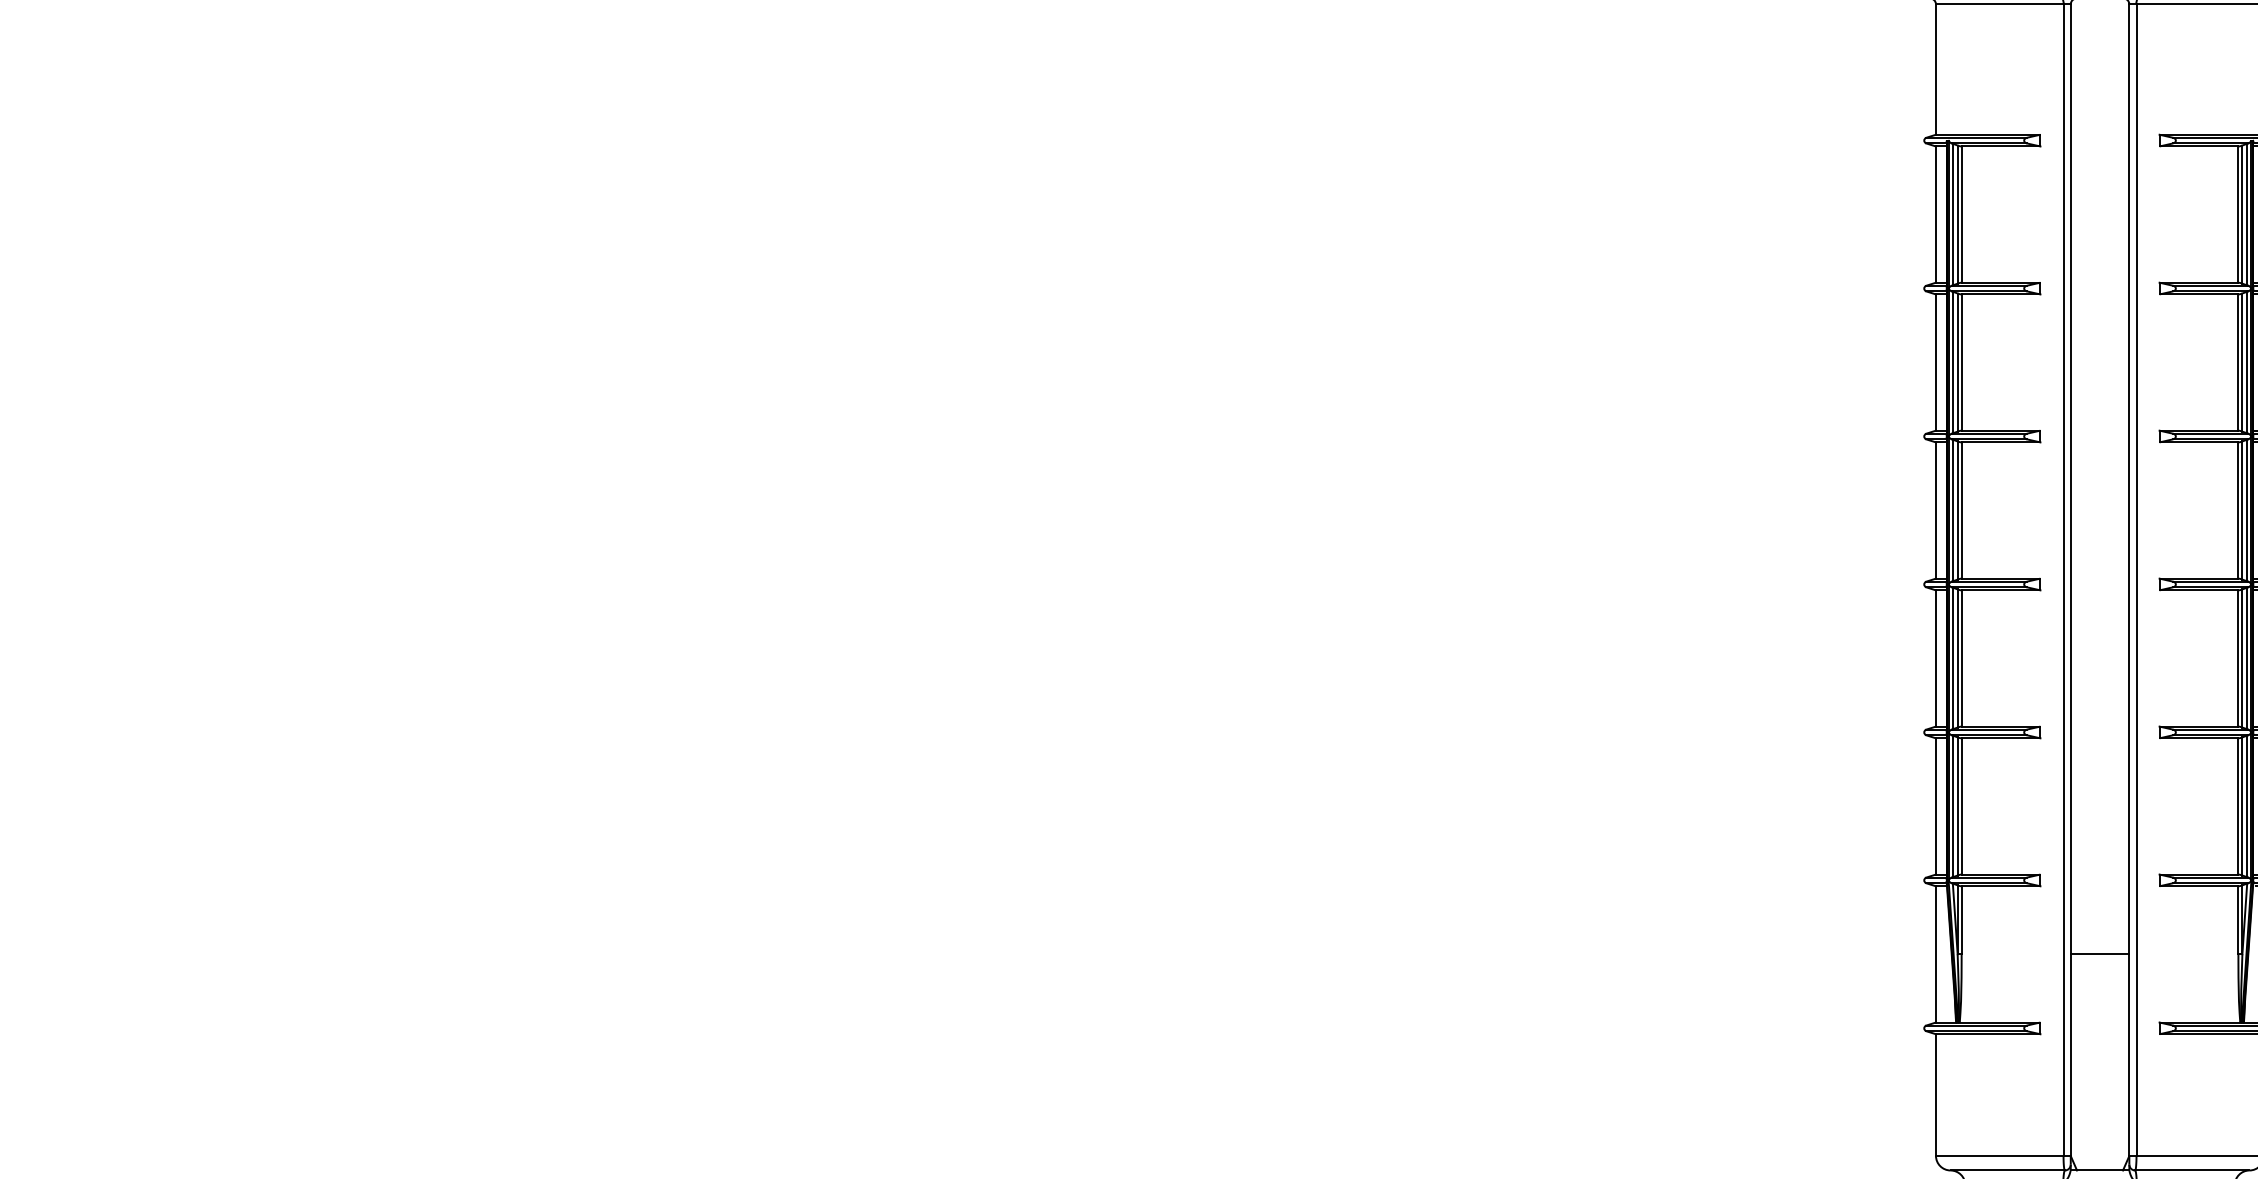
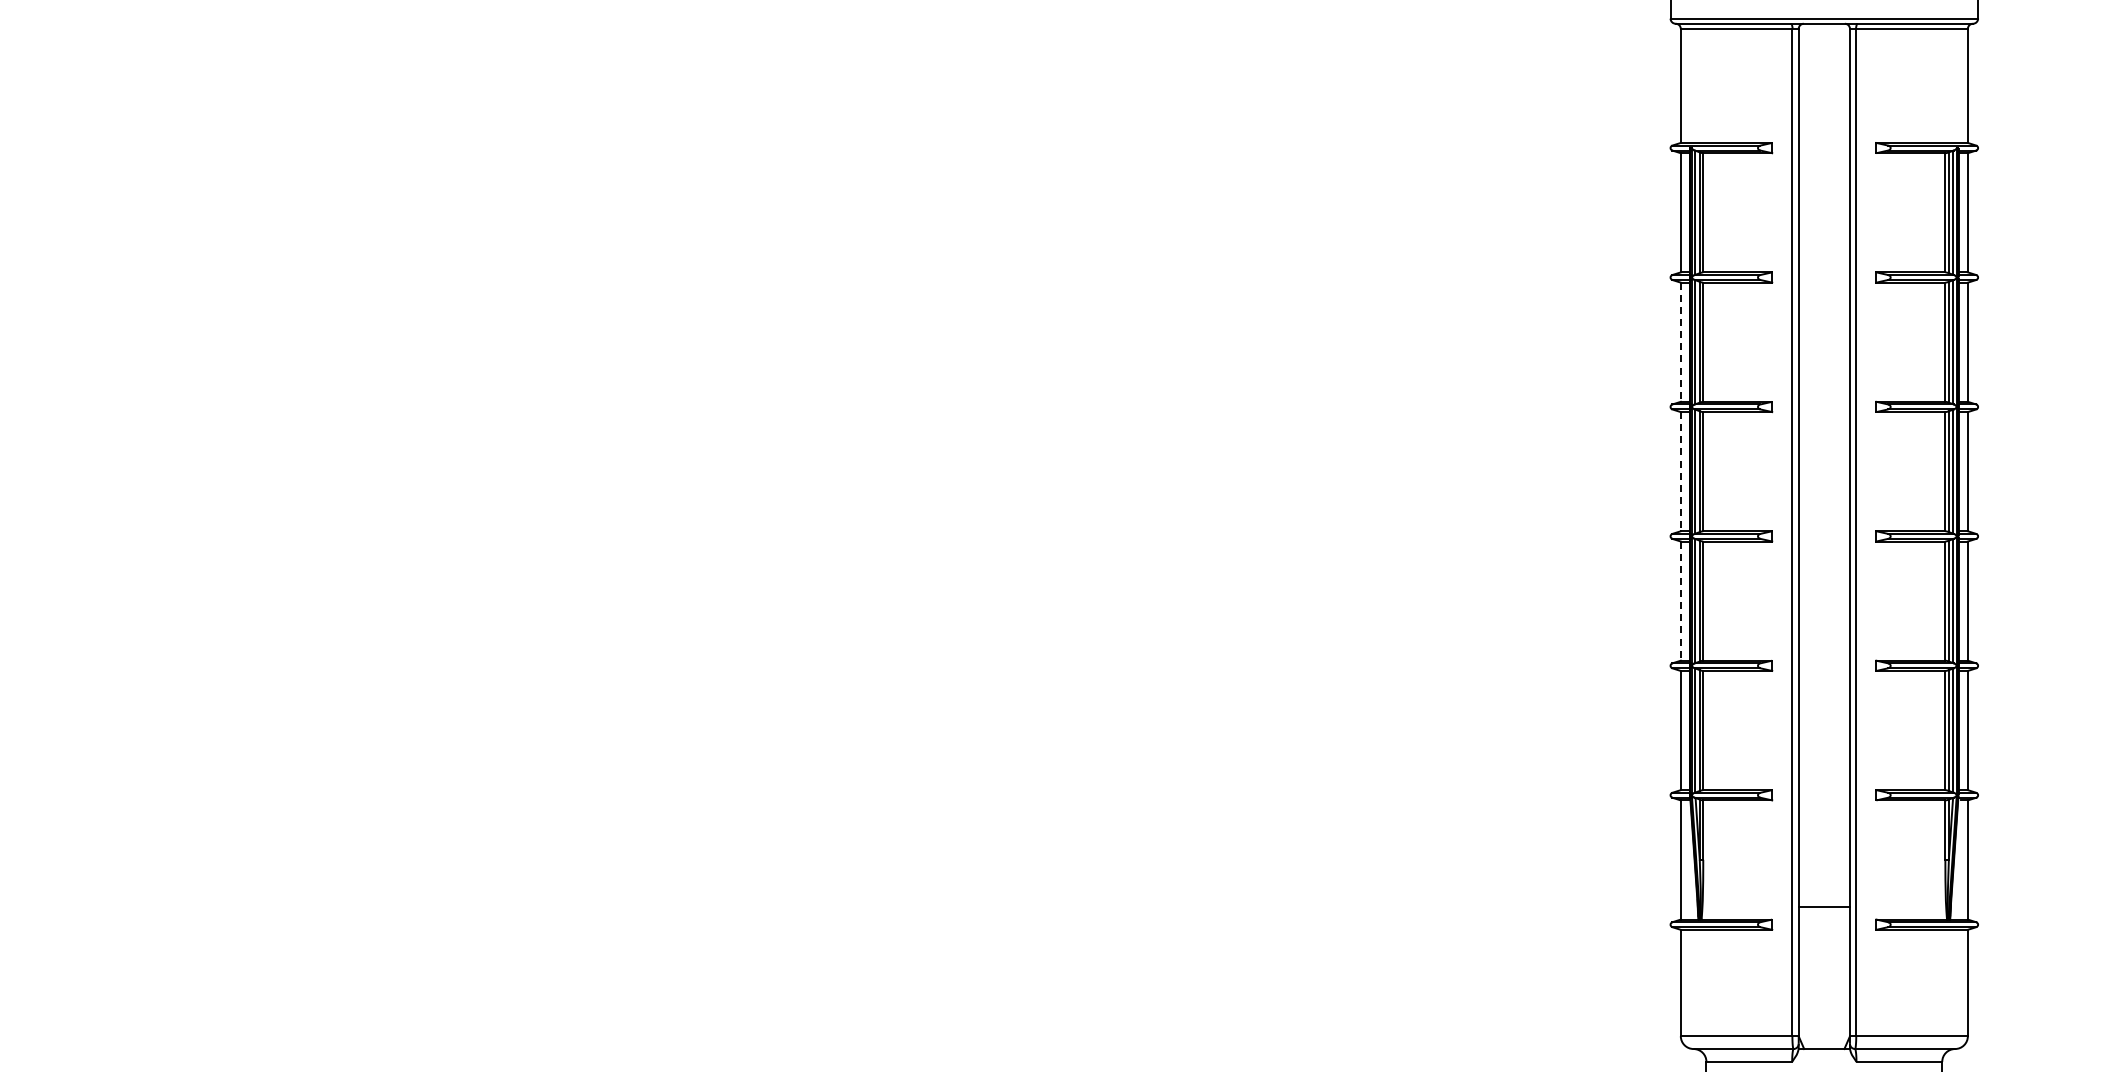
line: (1935, 362) -> (1680, 342), solid -> dashed
line: (1935, 510) -> (1680, 471), solid -> dashed
line: (1935, 658) -> (1680, 601), solid -> dashed
line: (2099, 953) -> (1823, 906), moved

